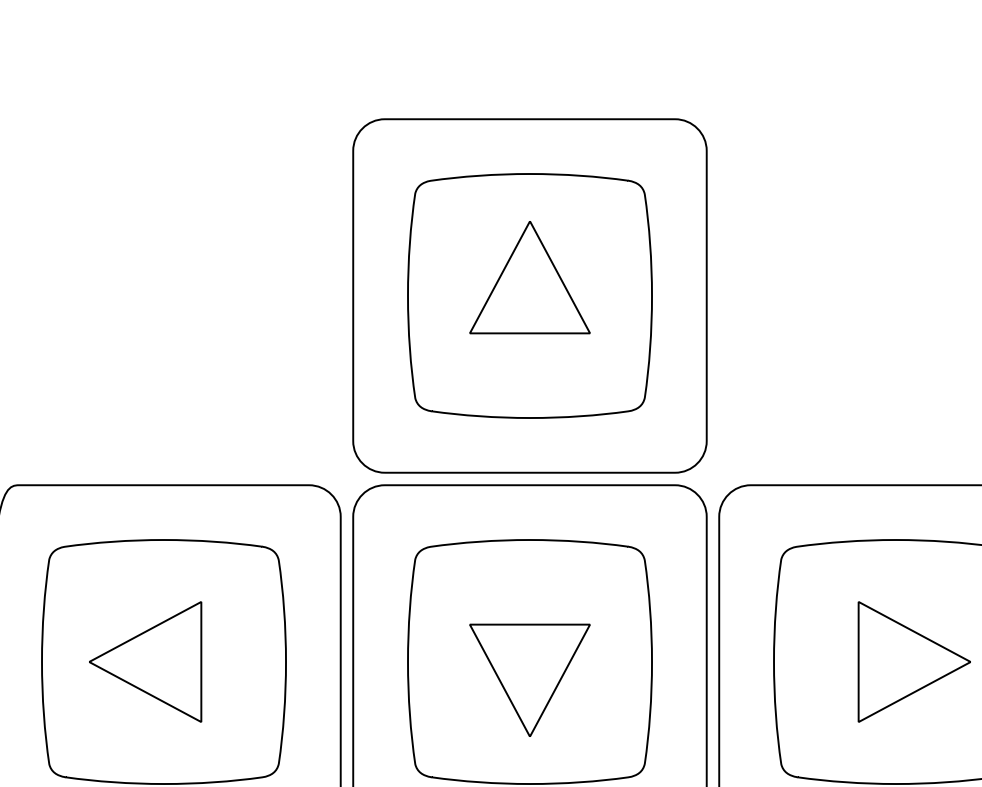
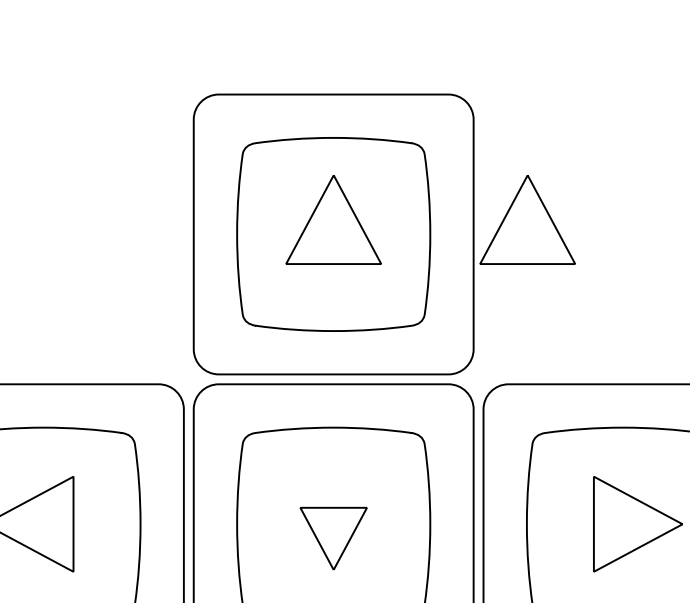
part: (774, 277) -> (527, 219), added
part: (529, 679) -> (333, 538), size x0.7

